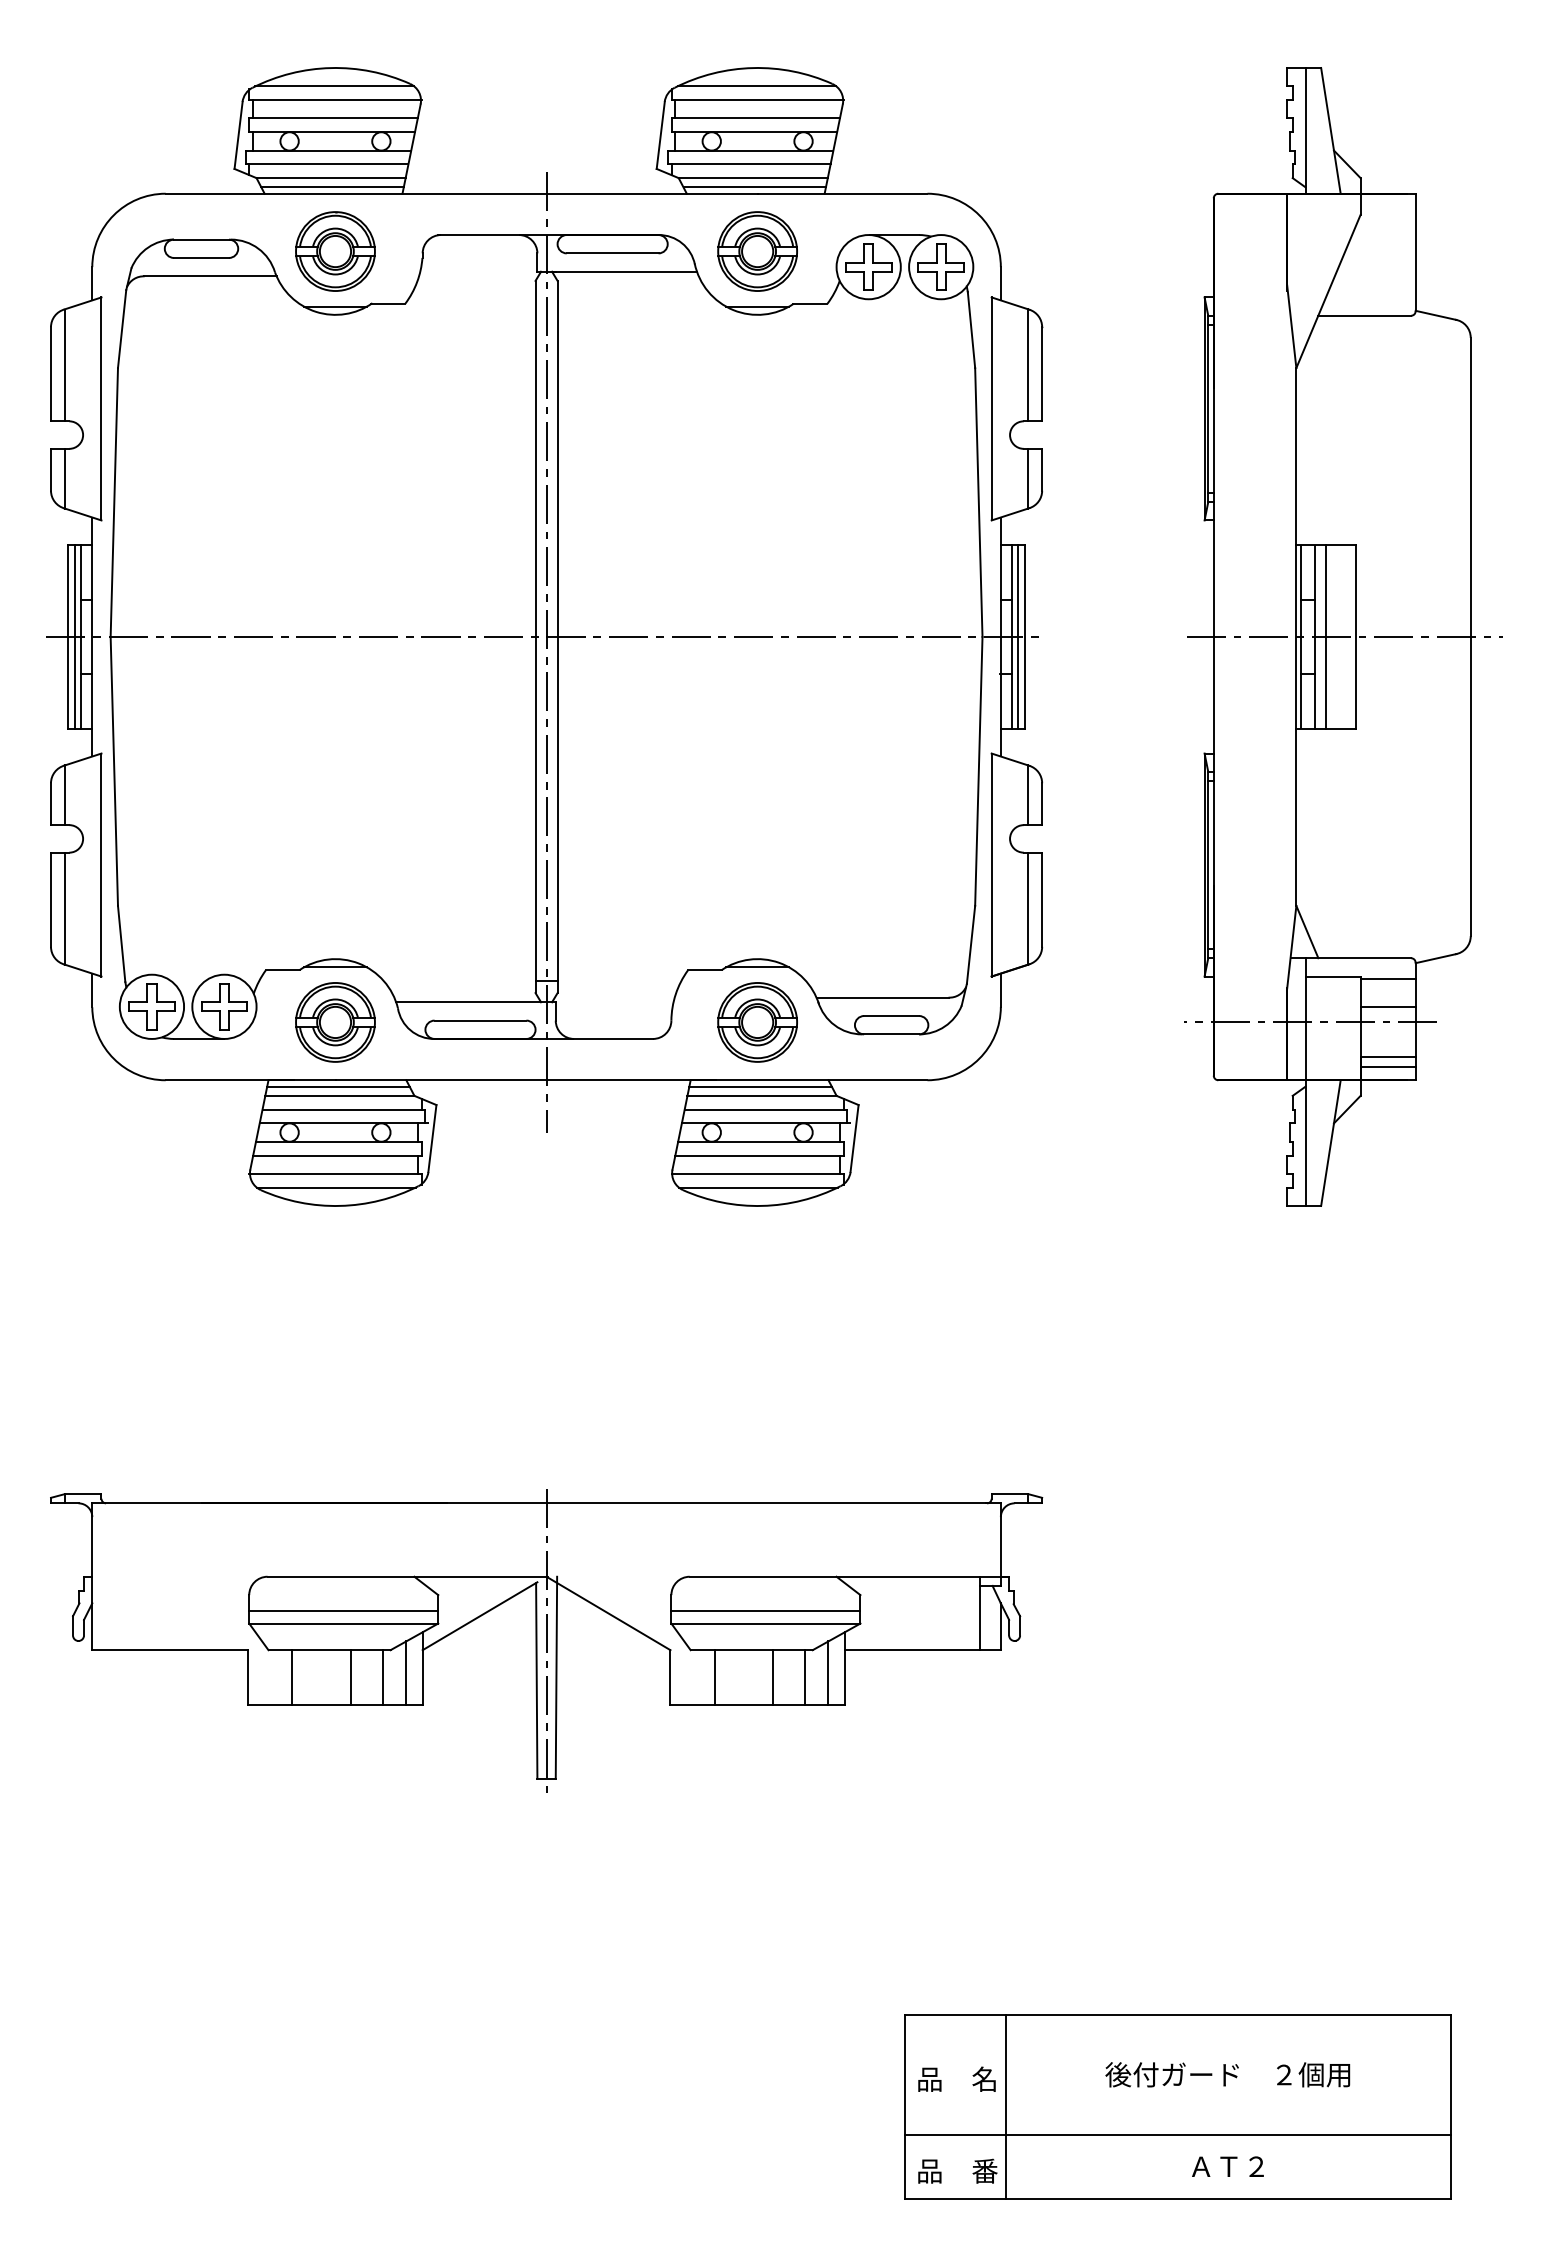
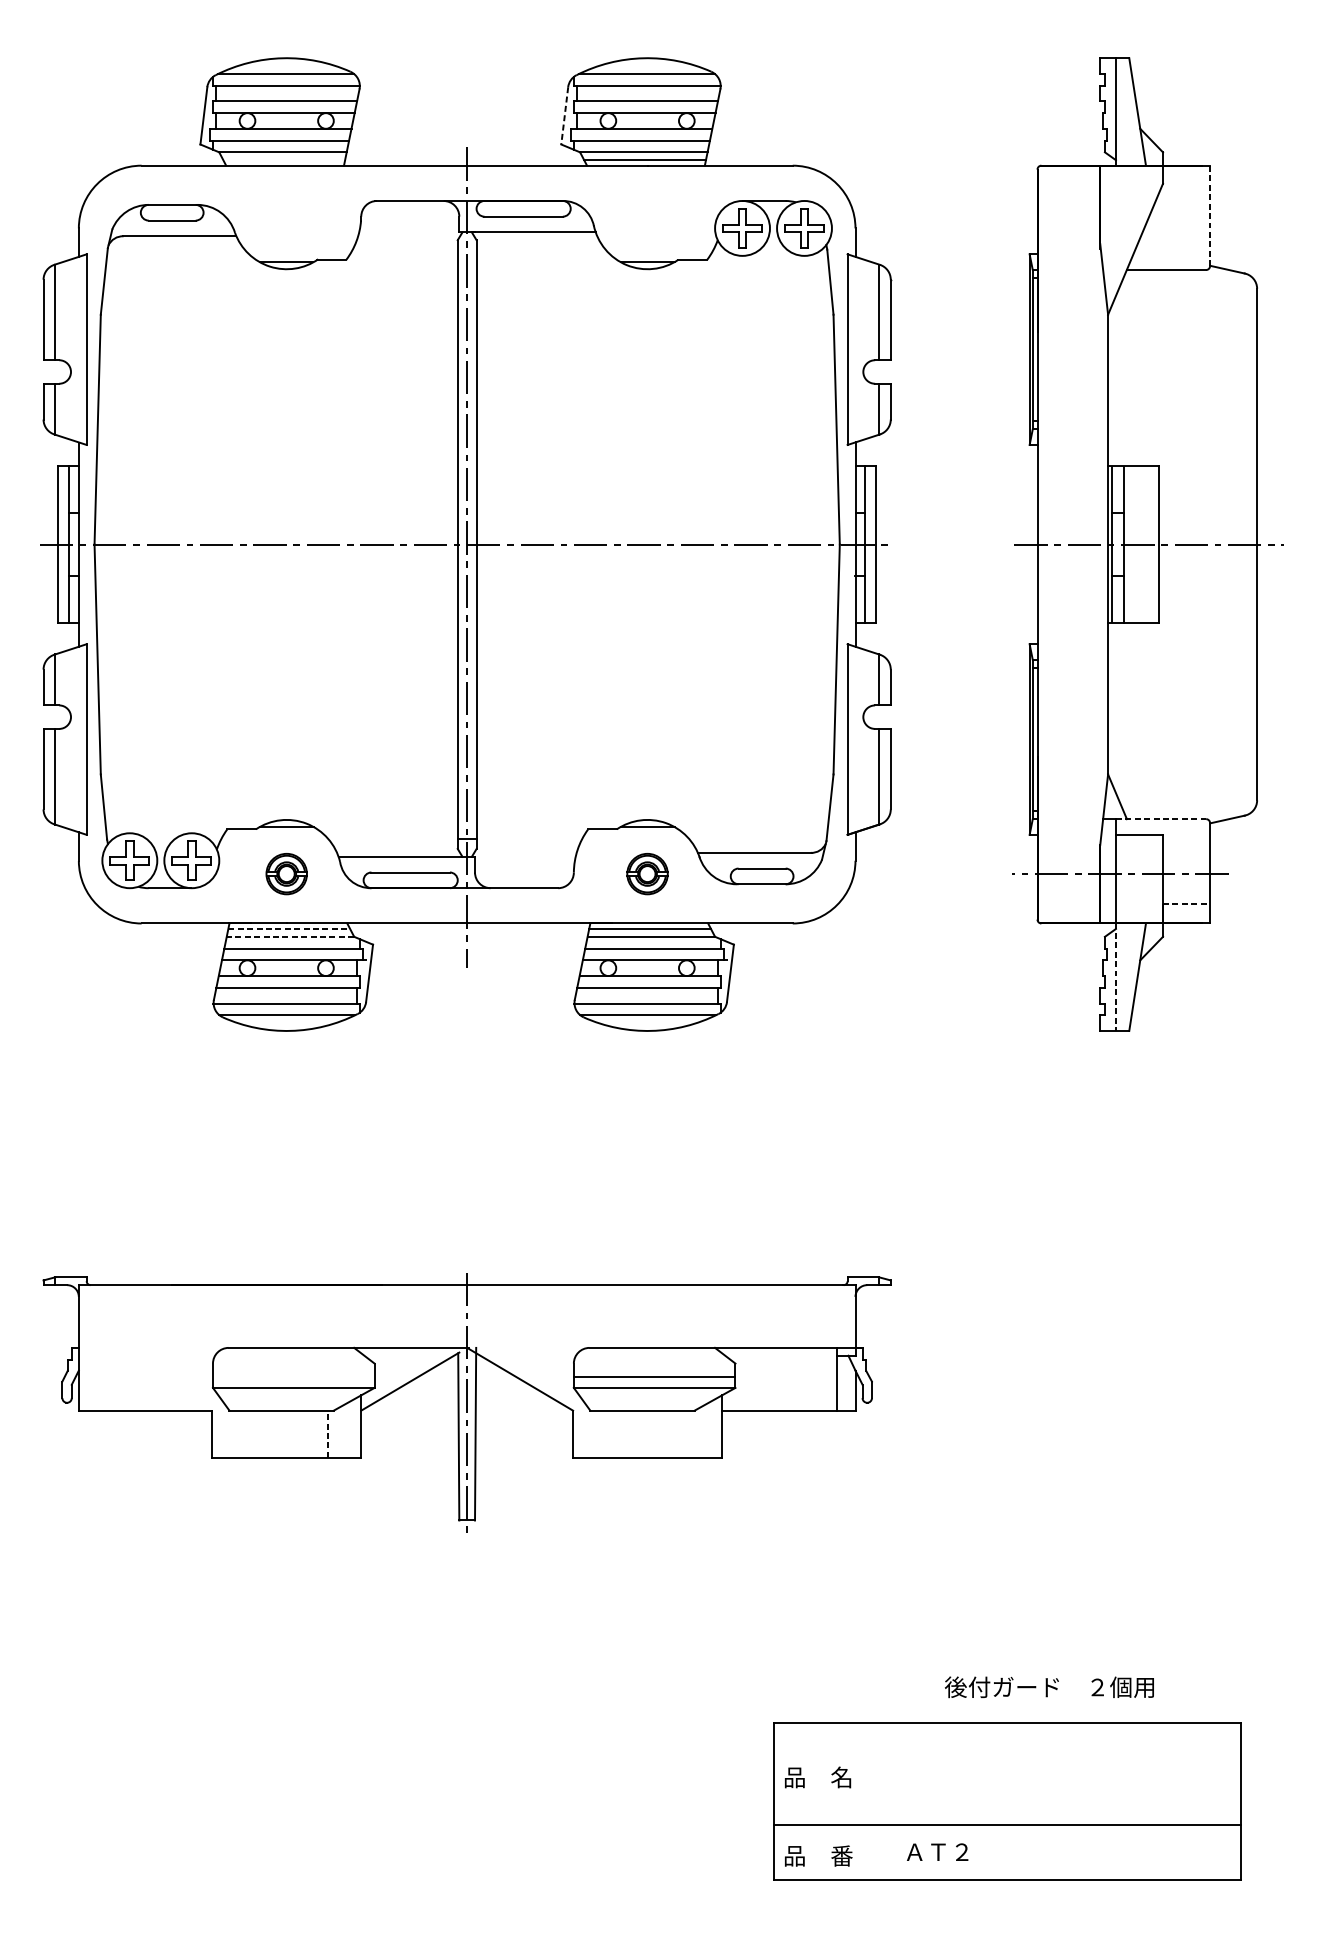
line: (660, 135) -> (564, 115), solid -> dashed
line: (332, 187) -> (284, 160), removed
part: (335, 251) -> (286, 215), removed
part: (757, 251) -> (647, 215), removed
line: (1415, 252) -> (1209, 215), solid -> dashed
line: (74, 636) -> (63, 544), removed
line: (1018, 636) -> (870, 544), removed
line: (1325, 636) -> (1132, 544), removed
line: (1358, 958) -> (1161, 819), solid -> dashed
line: (1387, 979) -> (1185, 837), removed
line: (1387, 1006) -> (1185, 860), removed
part: (335, 1022) -> (286, 874), size x0.6
part: (757, 1022) -> (647, 874), size x0.6
line: (1388, 1057) -> (1186, 904), solid -> dashed
line: (1387, 1066) -> (1185, 911), removed
line: (338, 1086) -> (289, 928), solid -> dashed
line: (339, 1095) -> (290, 936), solid -> dashed
line: (1305, 1143) -> (1115, 977), solid -> dashed
line: (343, 1610) -> (293, 1376), removed
line: (406, 1673) -> (347, 1430), removed
line: (828, 1673) -> (708, 1430), removed
line: (292, 1677) -> (249, 1434), removed
line: (351, 1677) -> (300, 1434), removed
line: (383, 1677) -> (327, 1434), solid -> dashed
line: (714, 1677) -> (610, 1434), removed
line: (773, 1677) -> (661, 1434), removed
line: (805, 1677) -> (688, 1434), removed
text: (1227, 2074) -> (1049, 1687), moved
line: (1006, 2106) -> (860, 1800), removed
text: (1227, 2166) -> (937, 1852), moved

